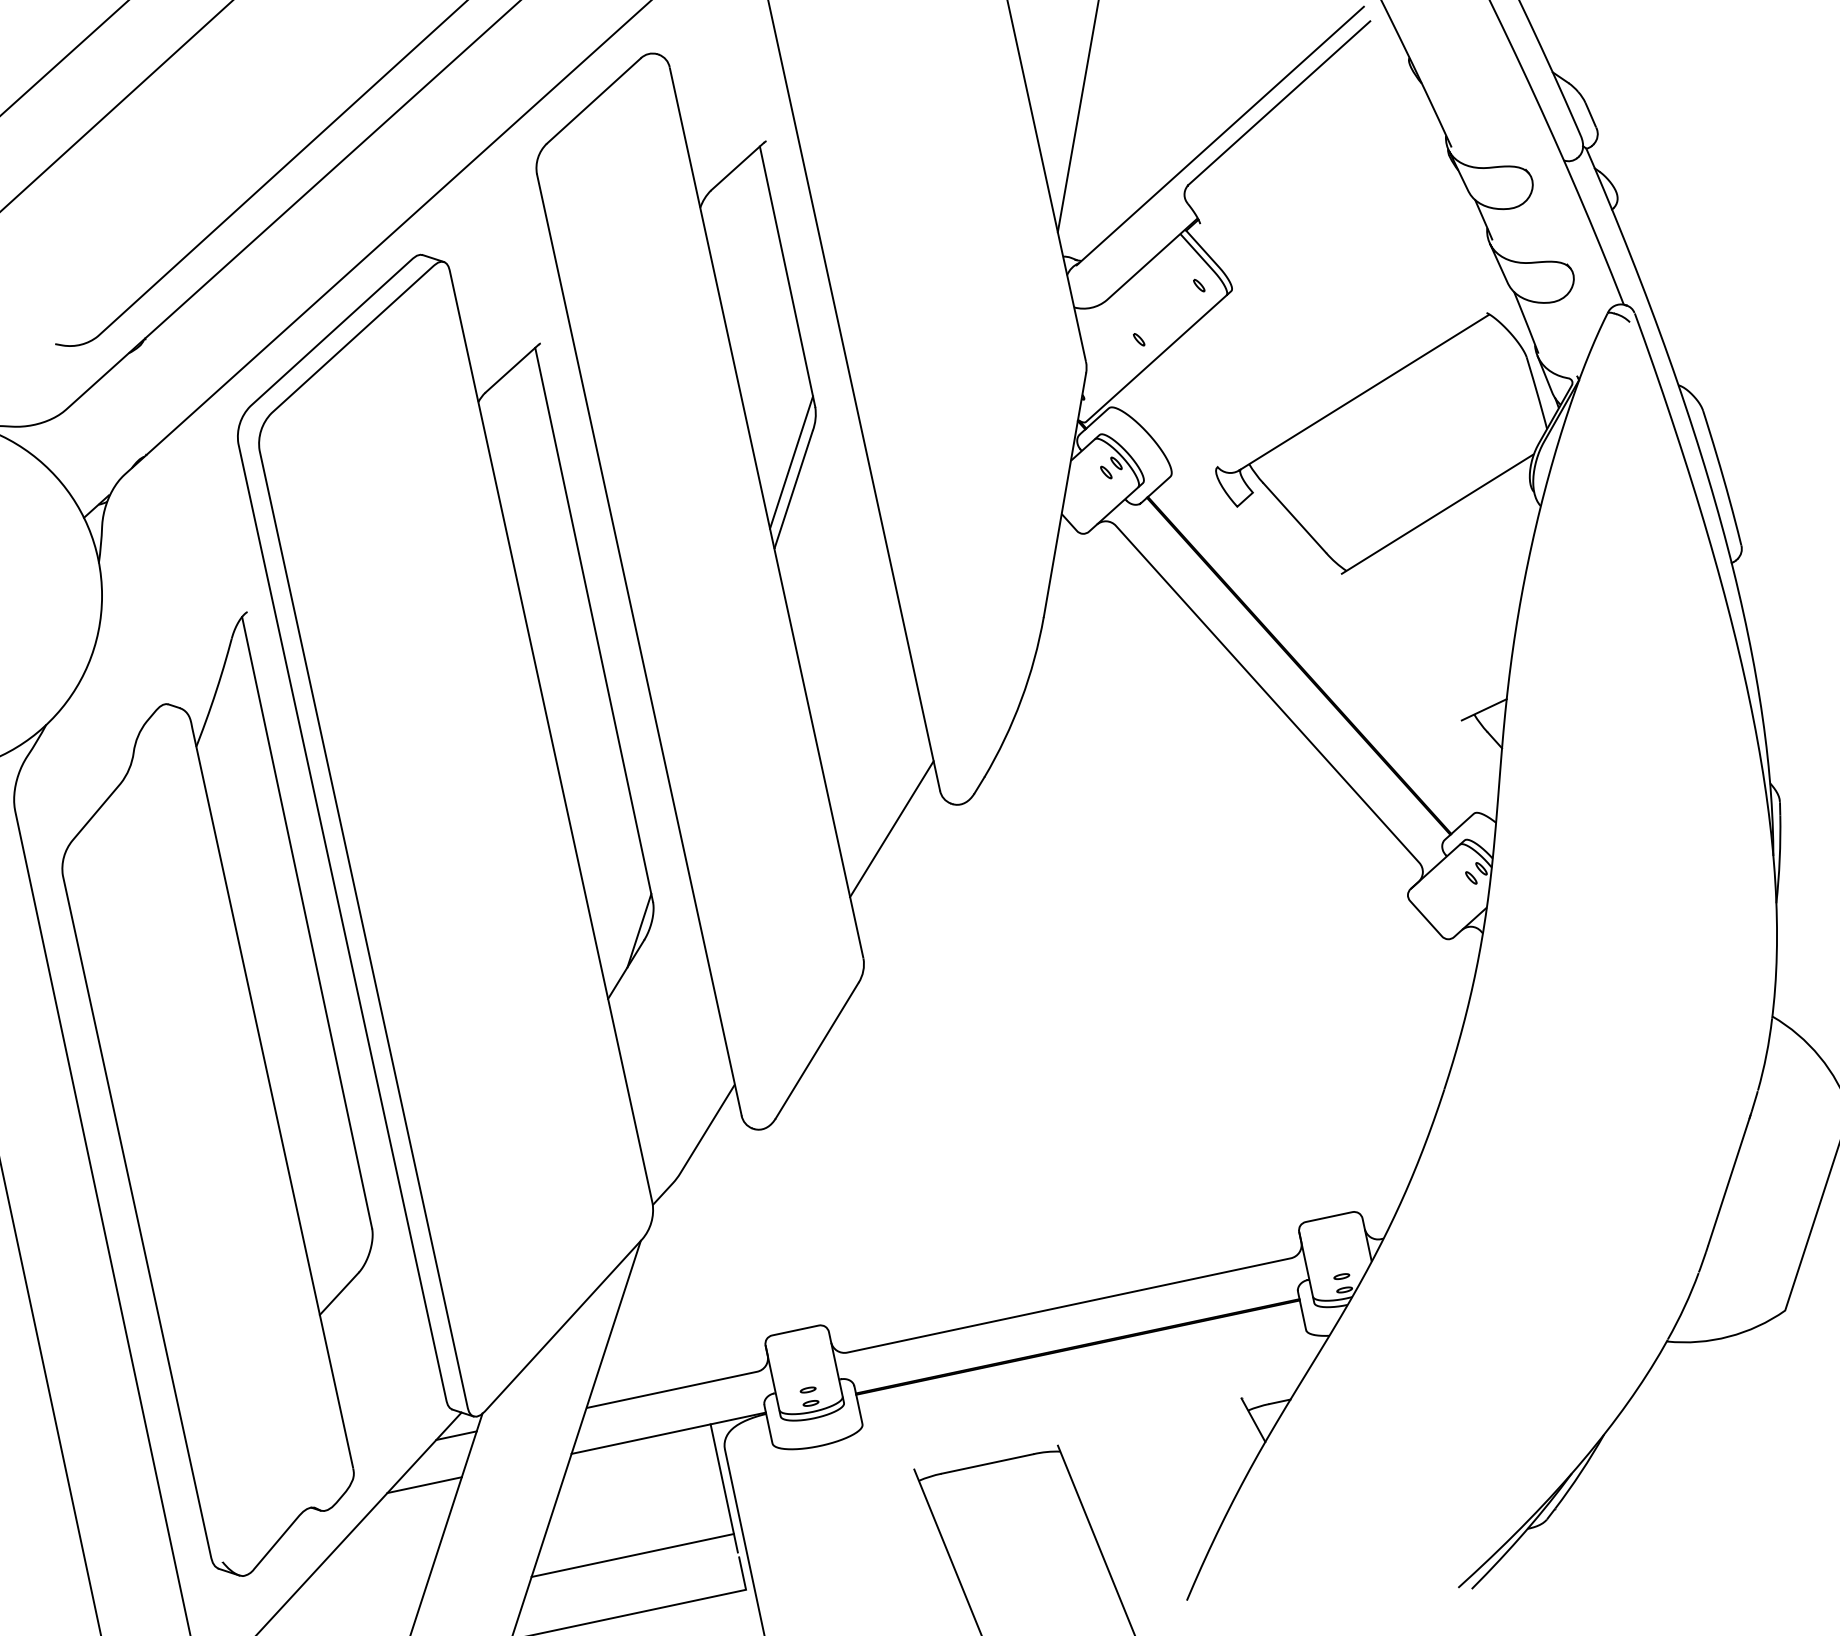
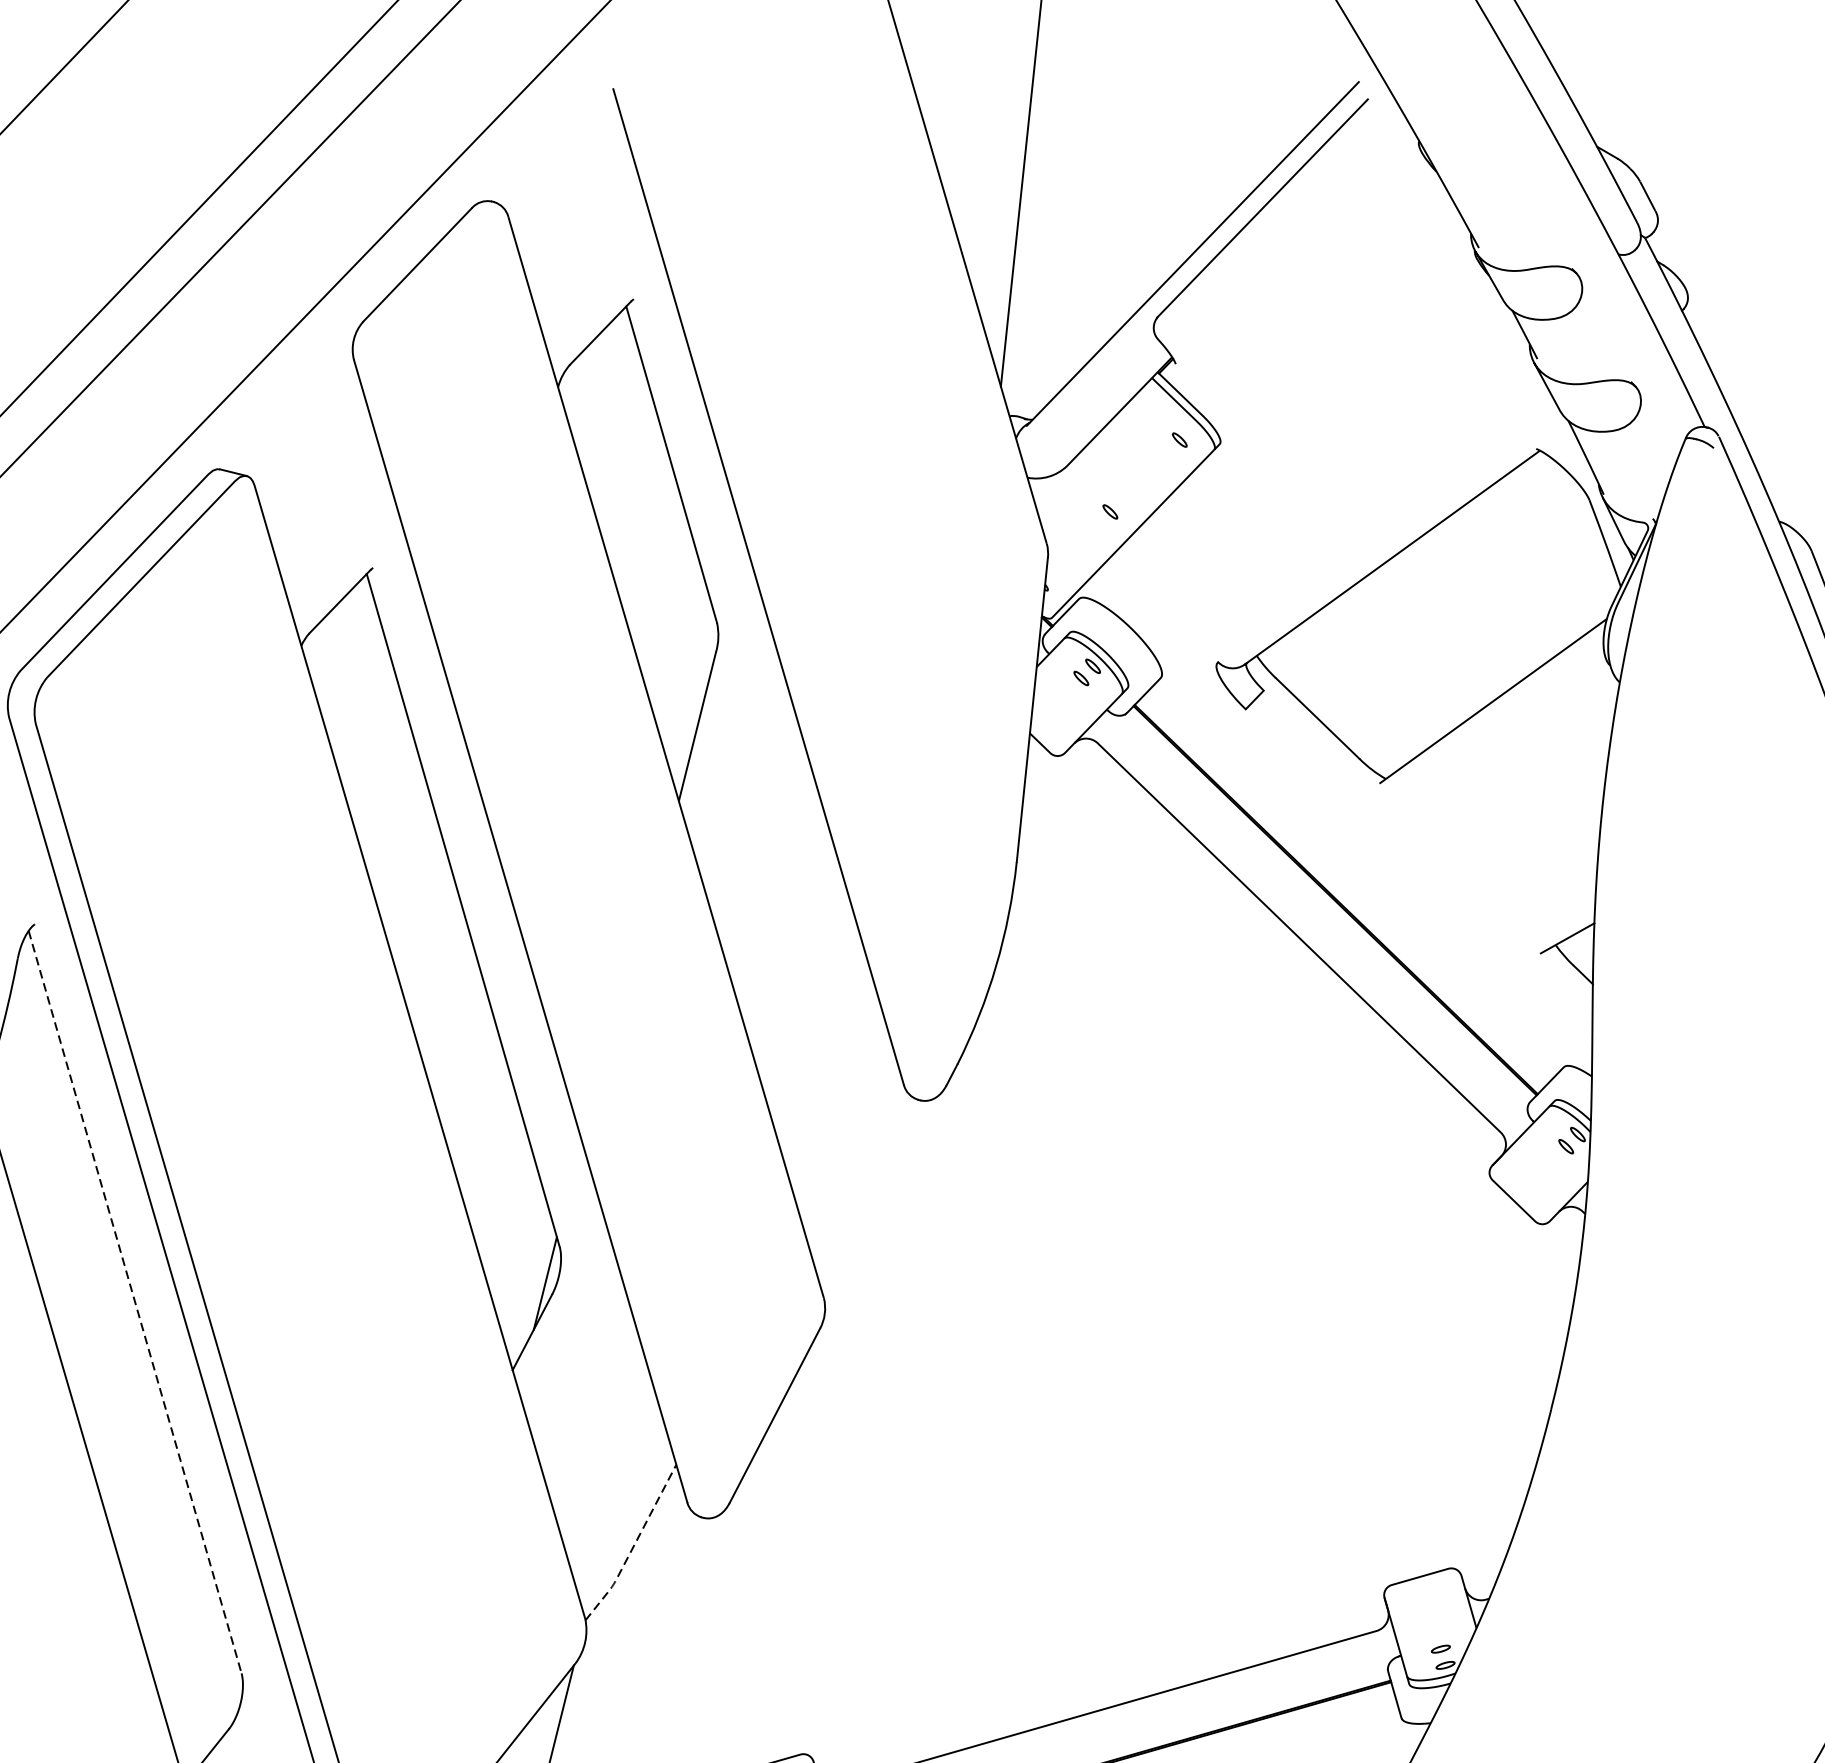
line: (791, 462) -> (692, 693), removed
line: (891, 829) -> (847, 1136), removed
line: (307, 922) -> (135, 1301), solid -> dashed
line: (694, 1150) -> (632, 1549), solid -> dashed

